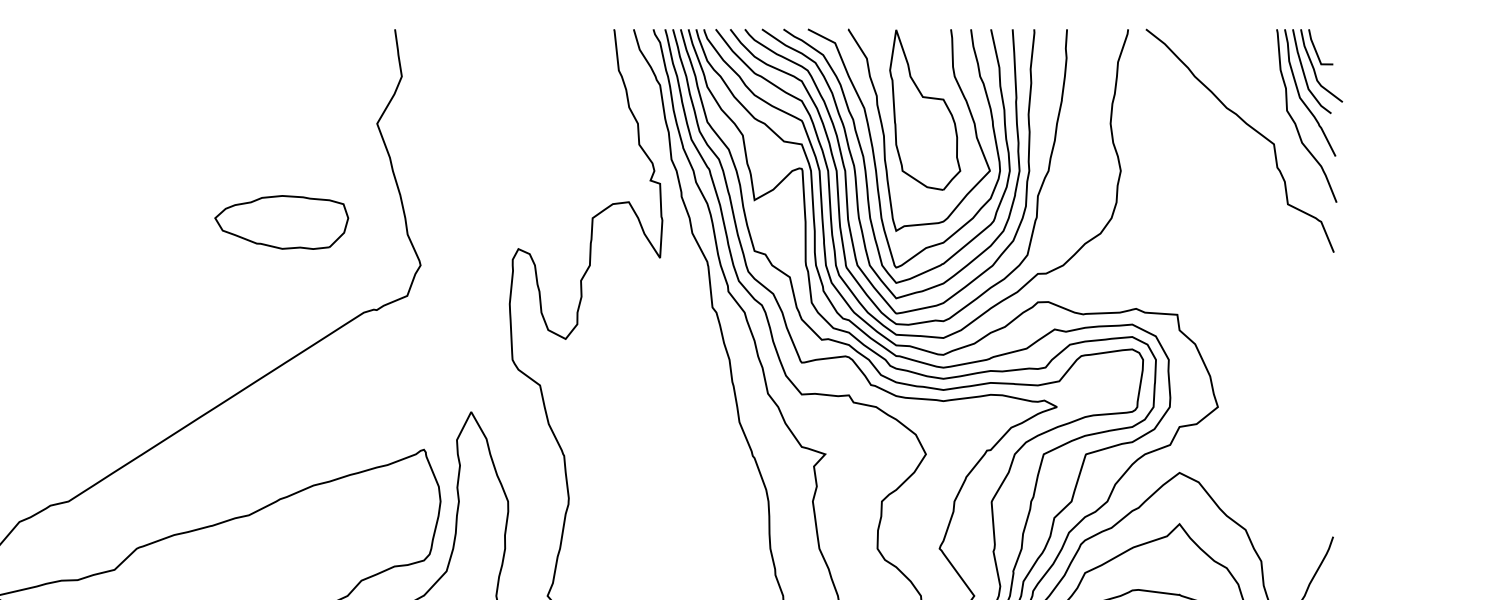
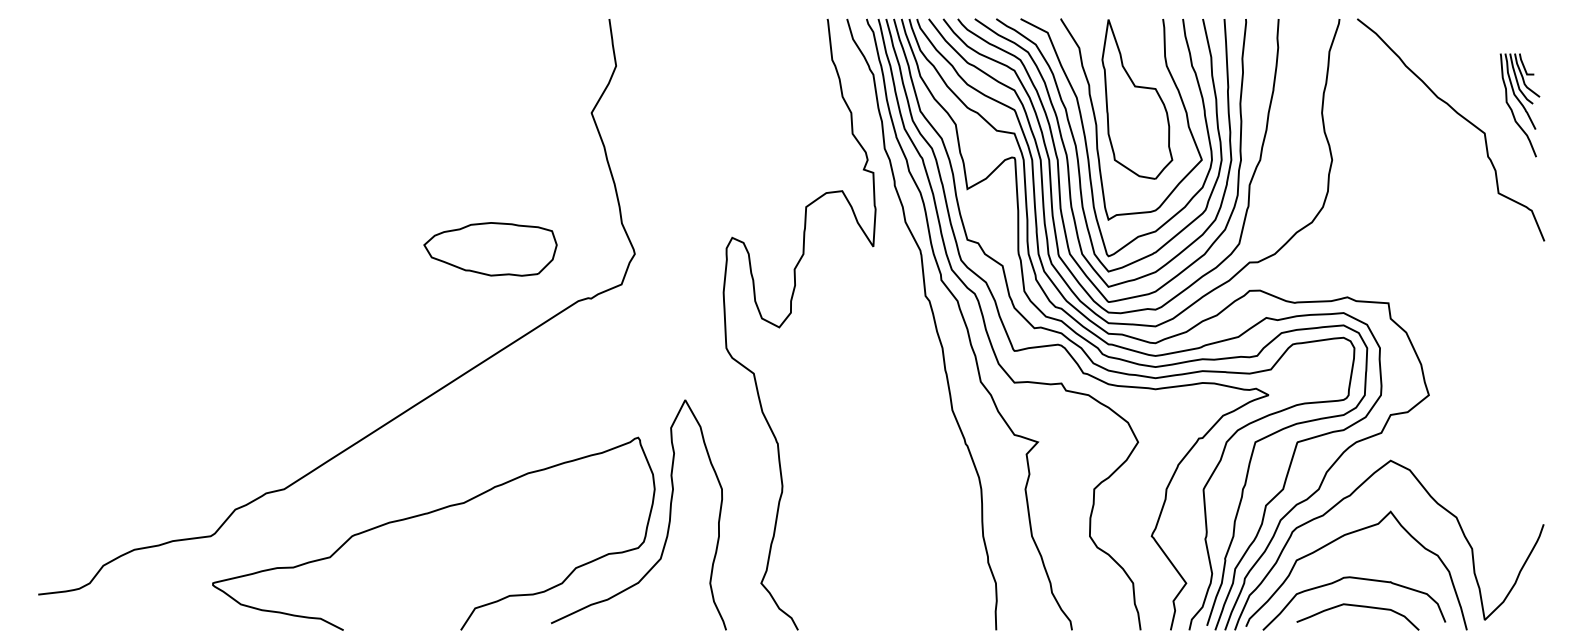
part: (1308, 116) -> (1519, 105), size x0.6
part: (281, 222) -> (490, 249), moved

